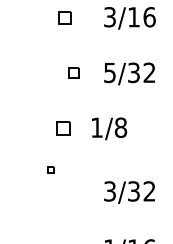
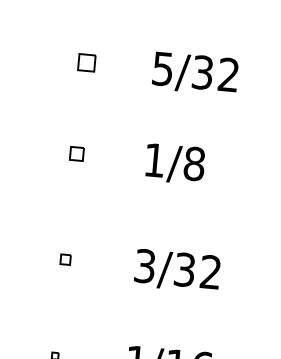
part: (73, 72) -> (85, 61), moved
part: (62, 127) -> (75, 152), size x0.62
text: (109, 128) -> (175, 163), moved
part: (50, 169) -> (64, 258), moved

